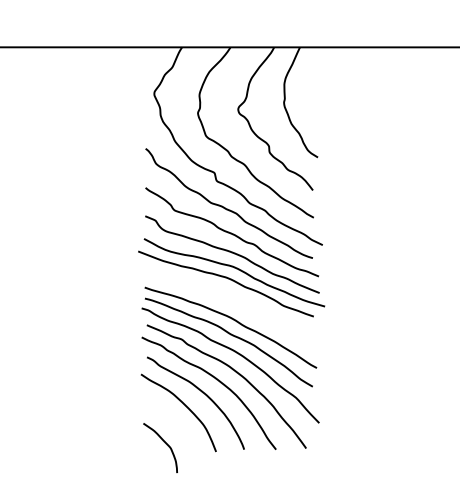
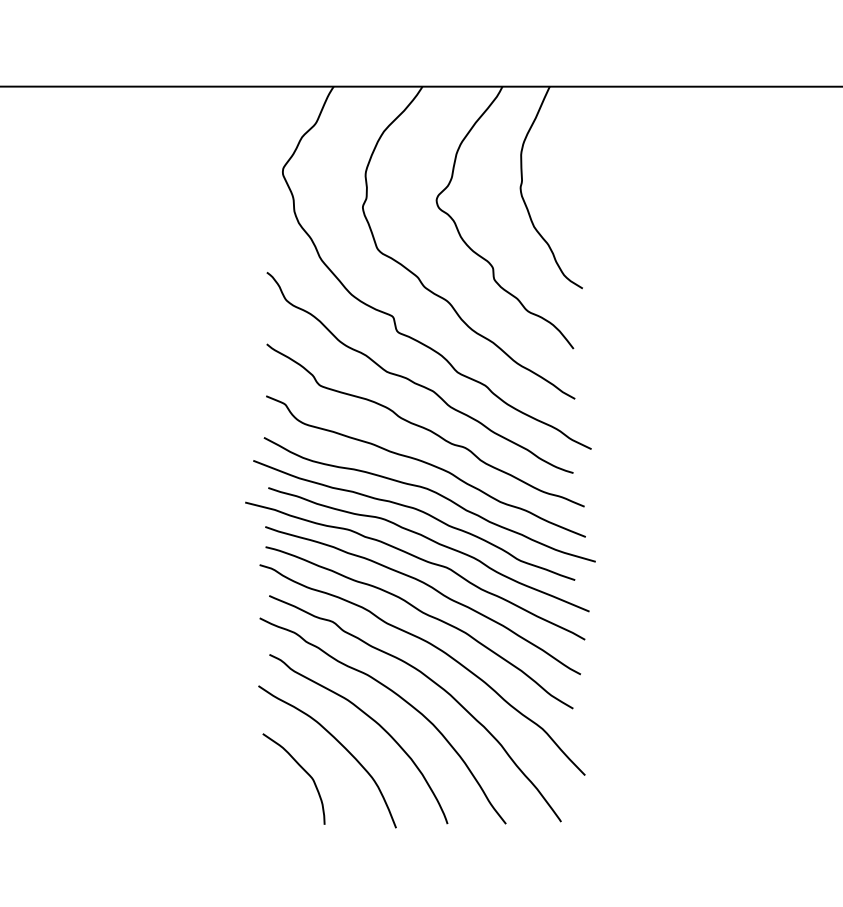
part: (227, 307) -> (416, 563), added
curve: (166, 445) -> (305, 774), moved

